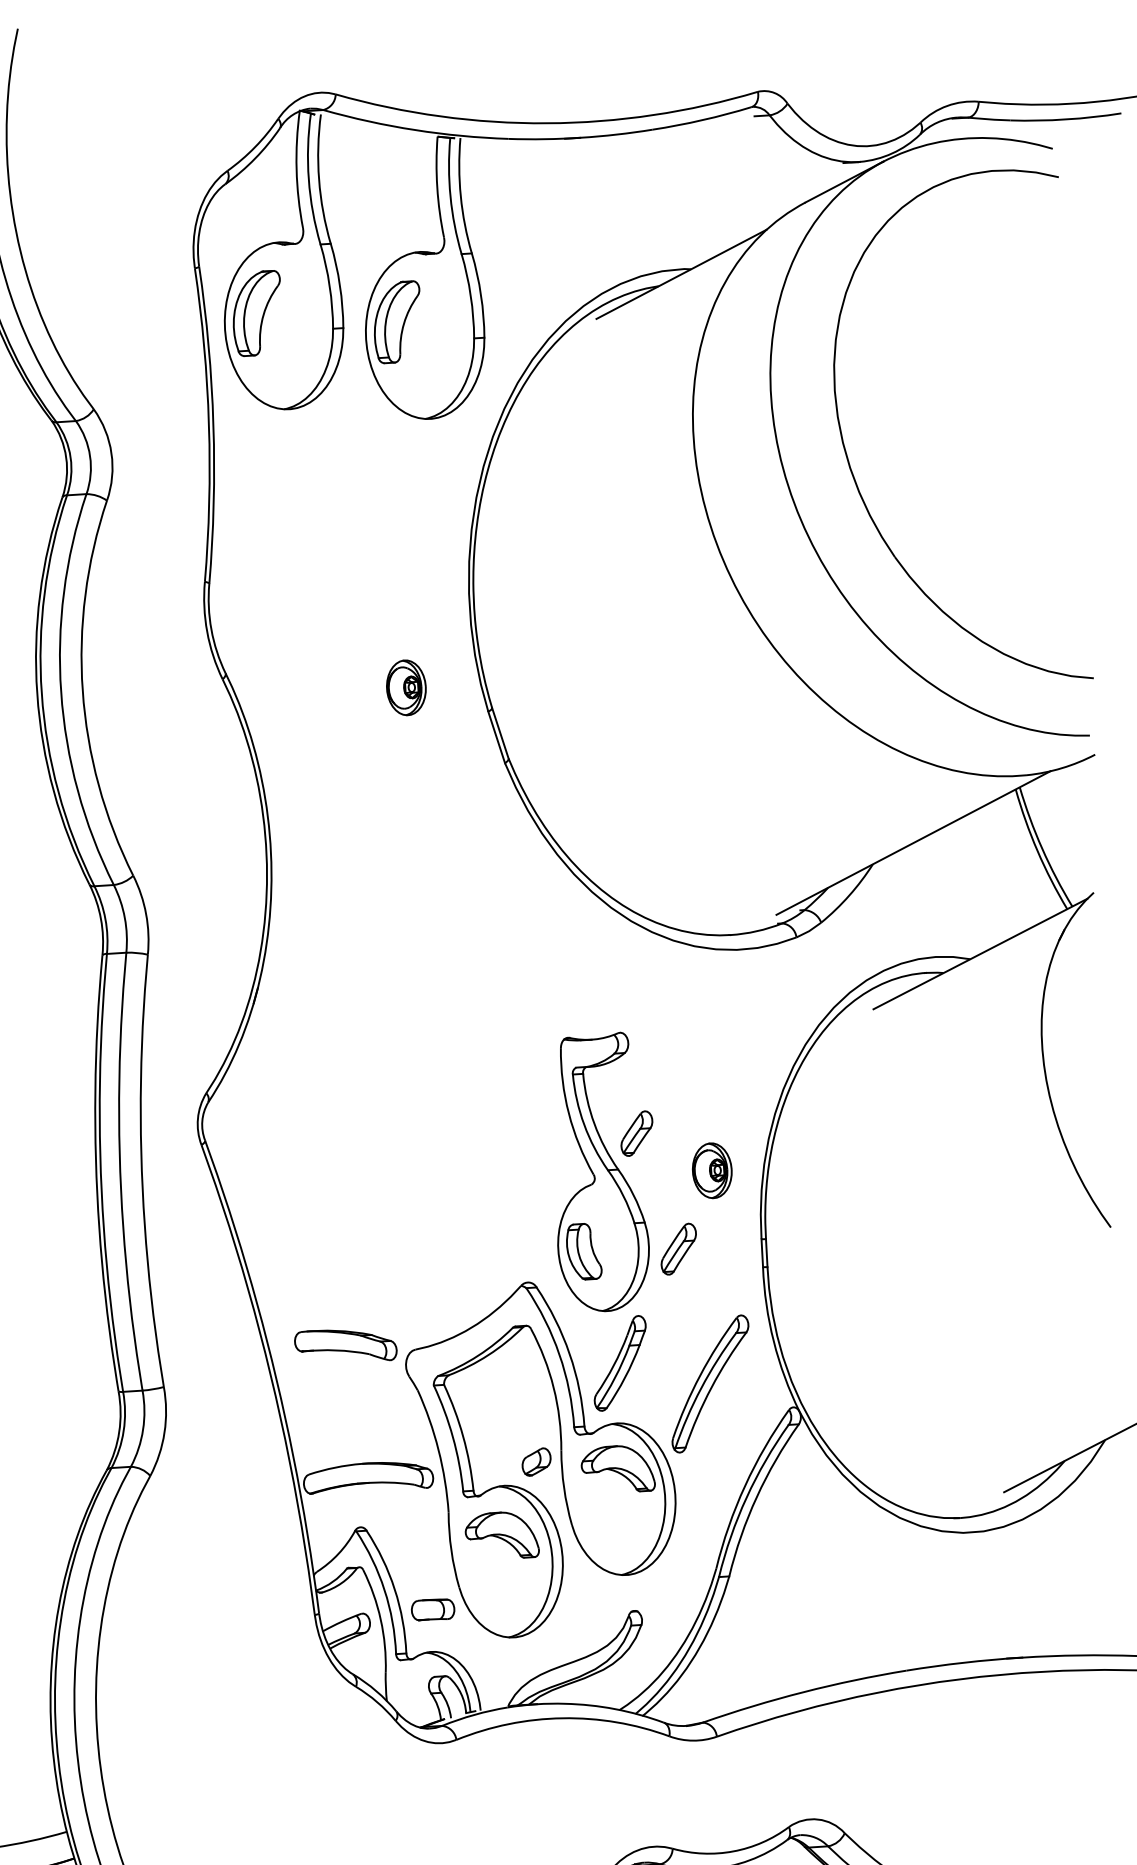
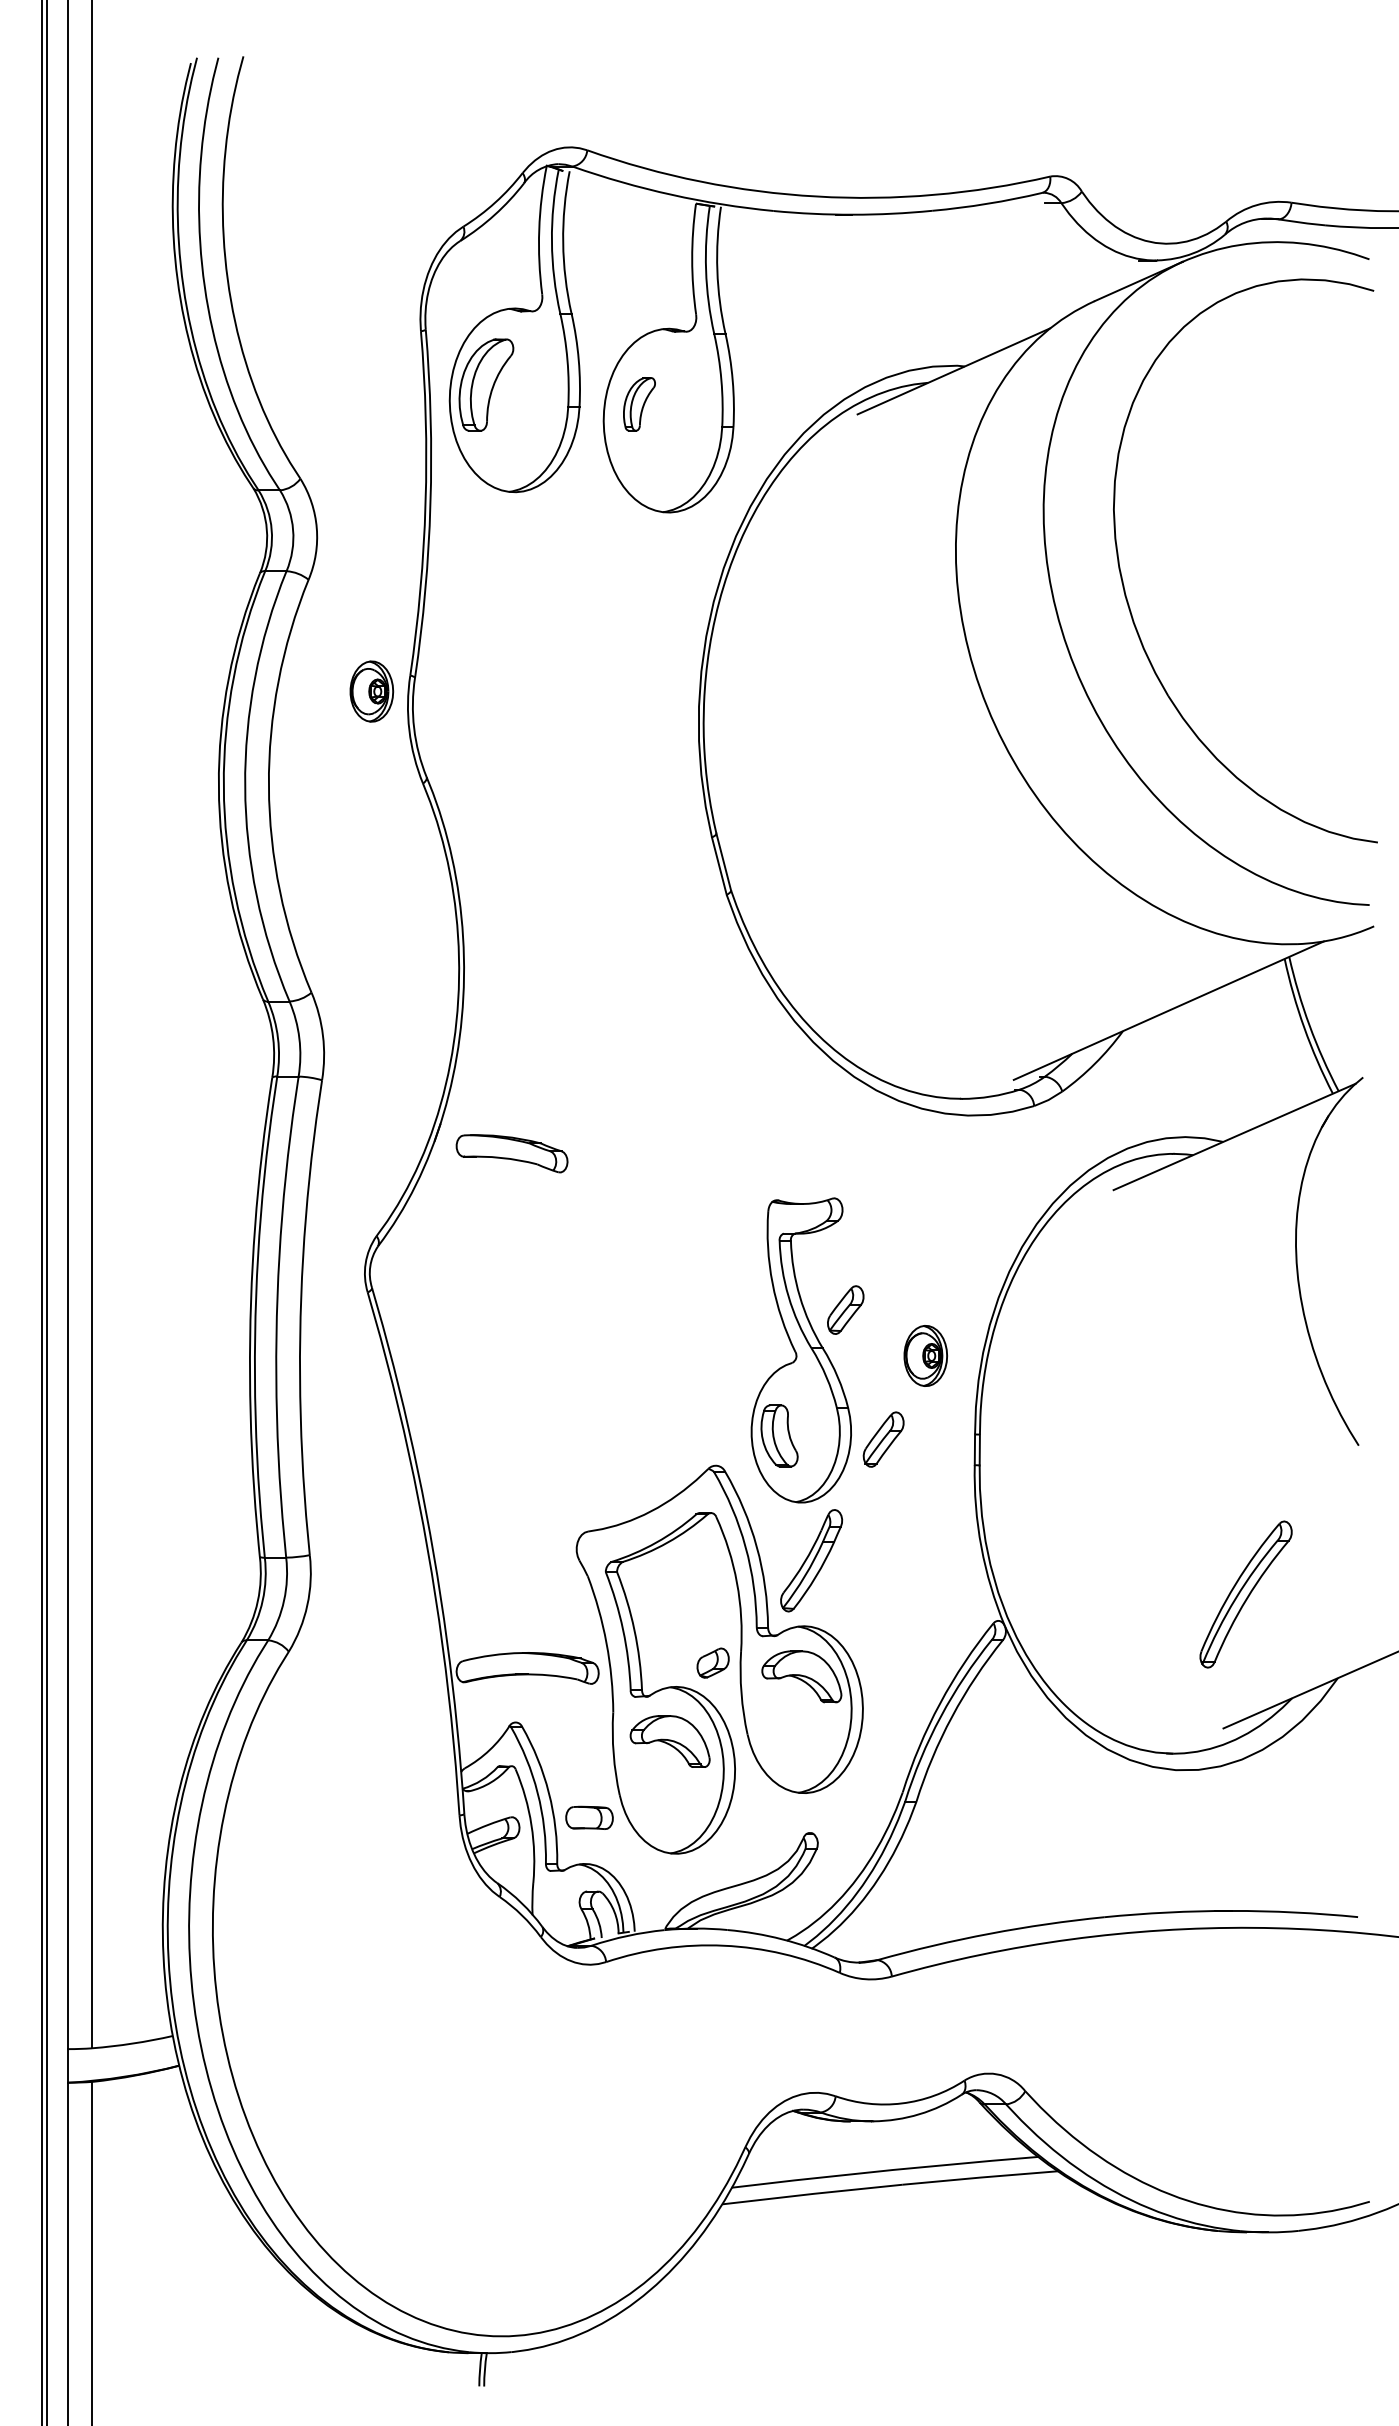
part: (397, 322) -> (639, 404), size x0.6
part: (406, 687) -> (371, 691), moved
part: (345, 1345) -> (511, 1153), moved
part: (709, 1383) -> (1245, 1594), moved

